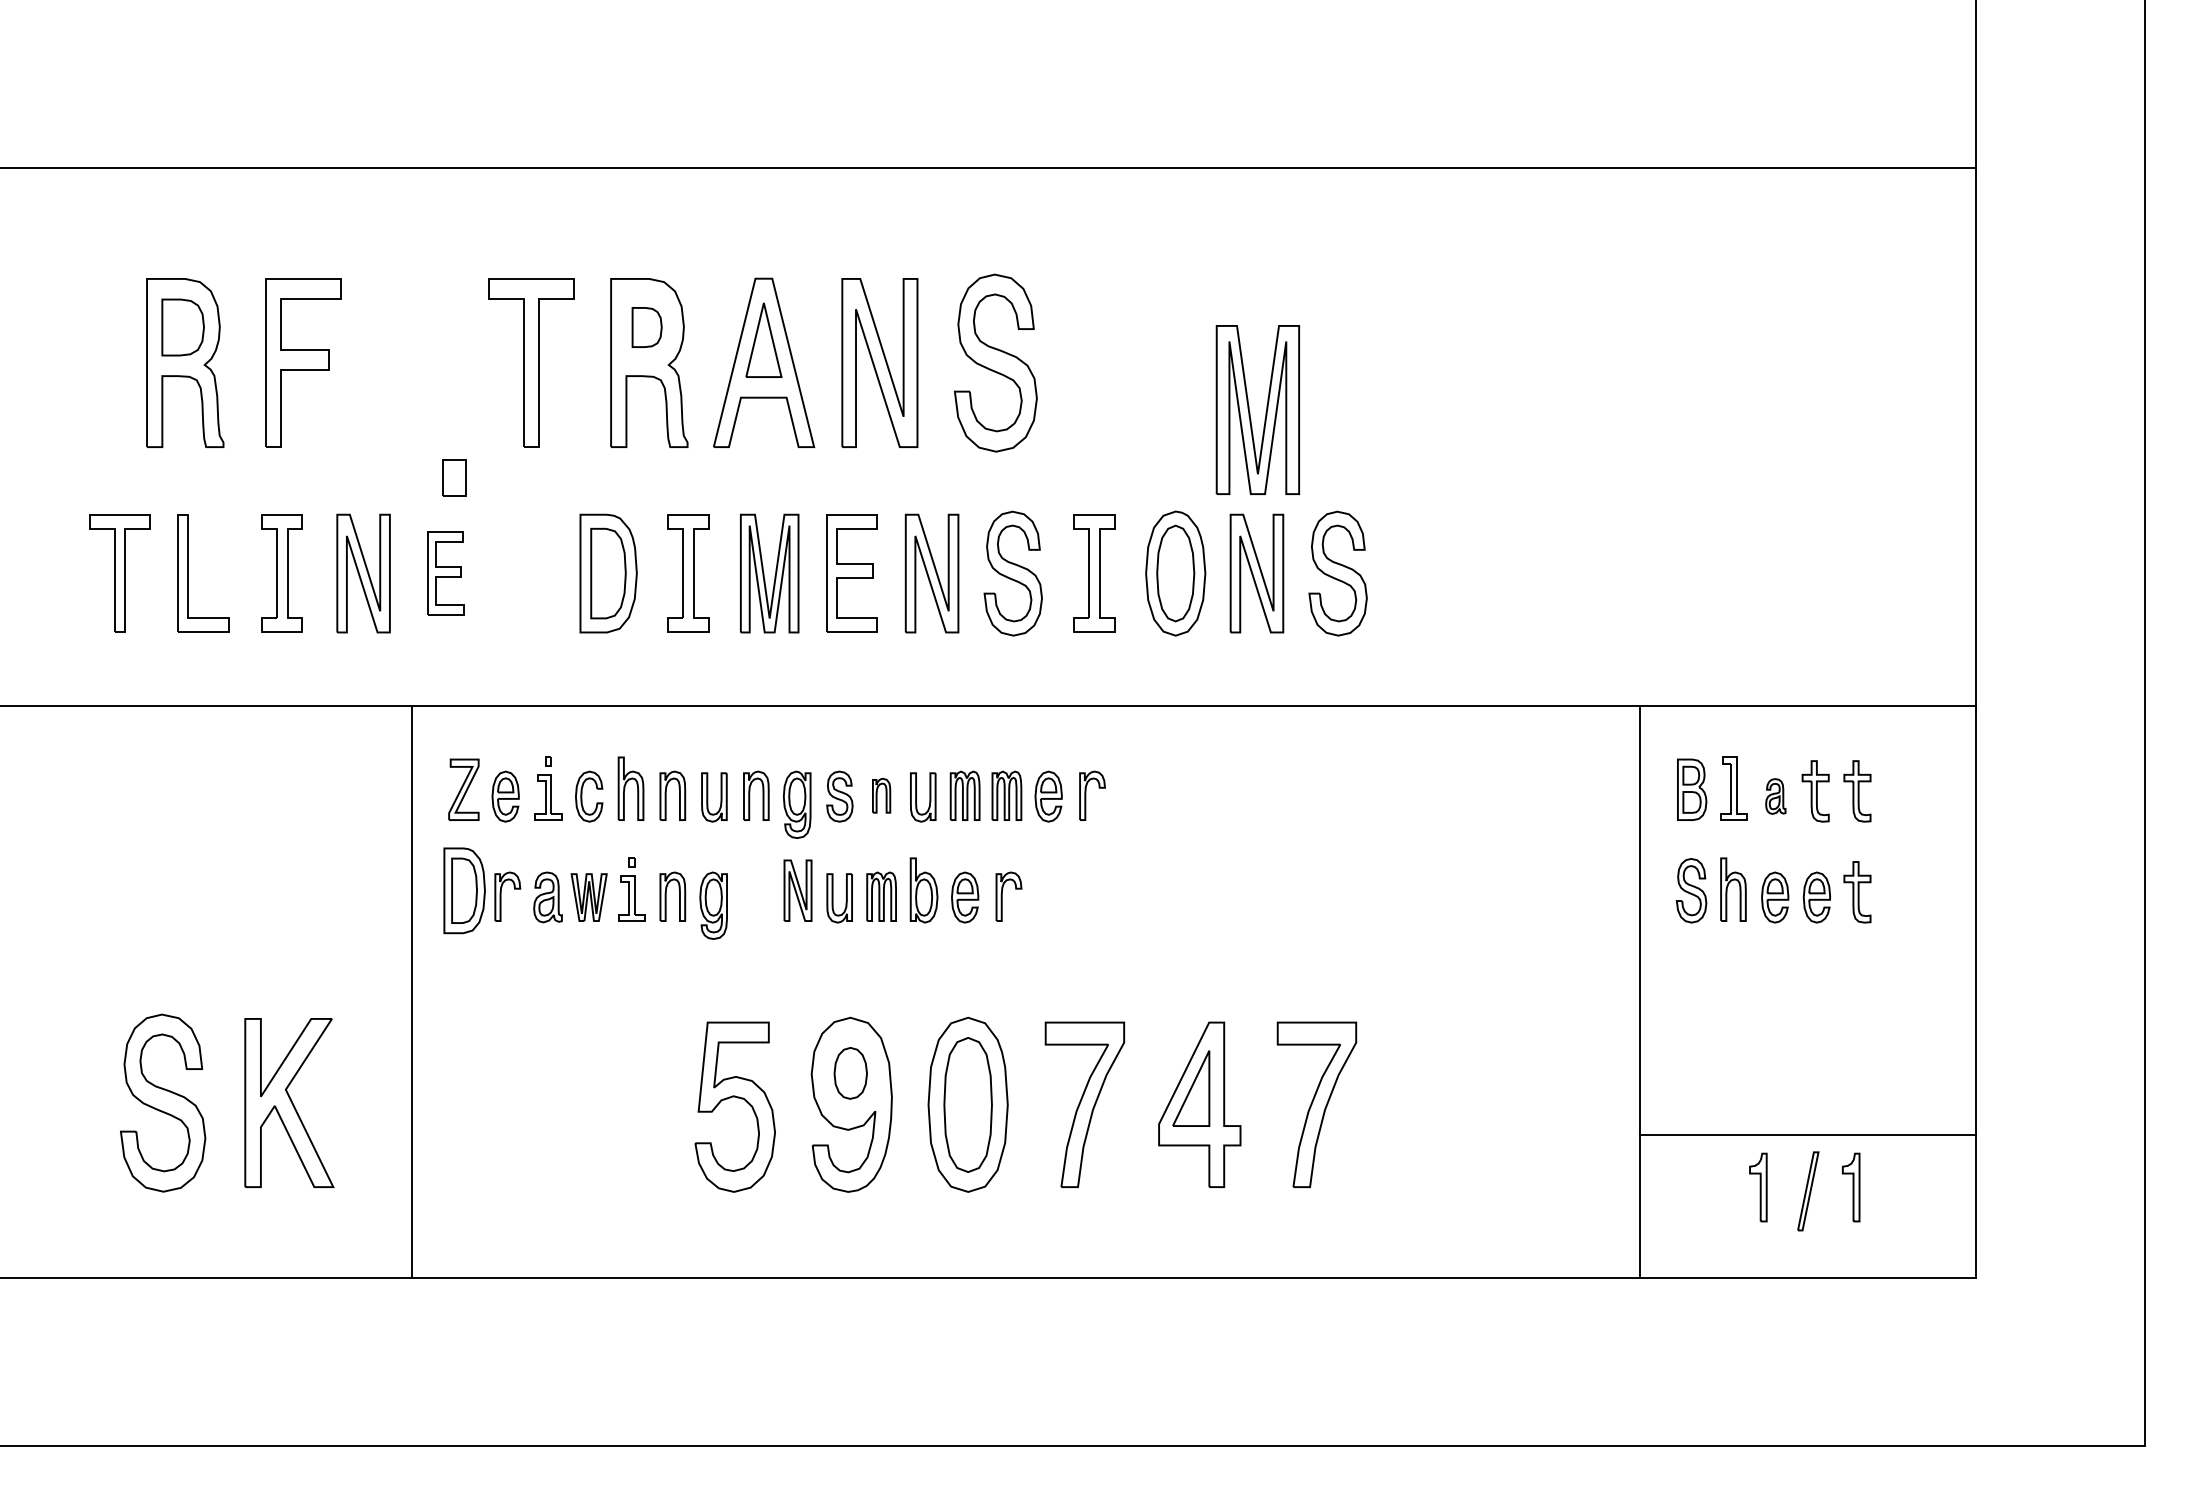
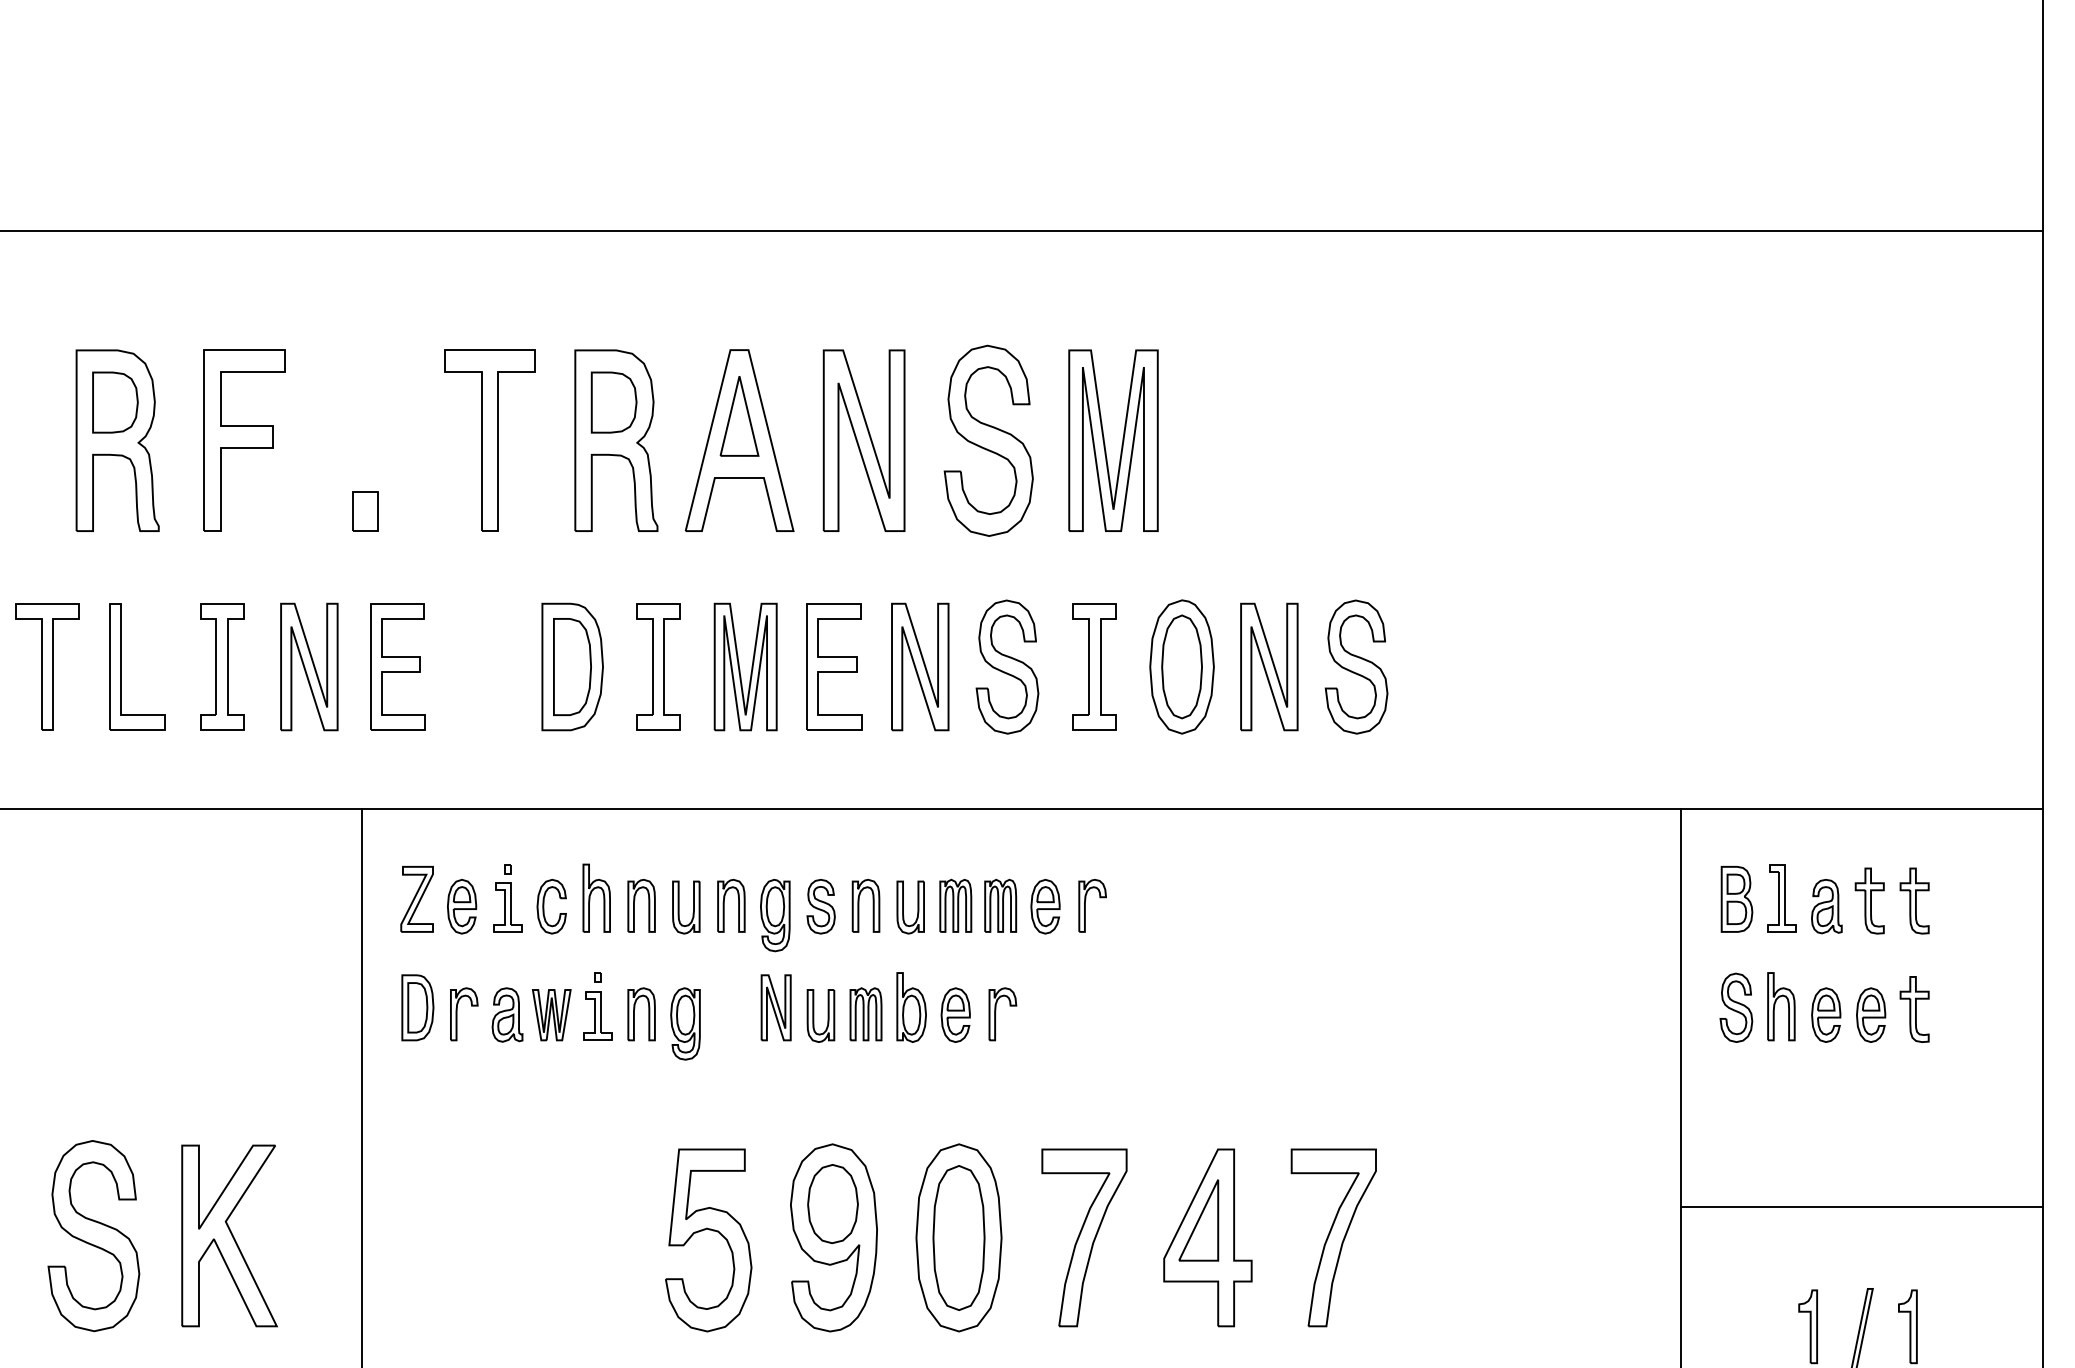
part: (646, 327) -> (613, 402), size x1.43
part: (1250, 412) -> (1105, 443), moved
part: (454, 477) -> (365, 511), moved
part: (445, 573) -> (397, 666), size x1.43
part: (881, 795) -> (865, 905), size x1.43
part: (1775, 796) -> (1826, 906), size x1.43
part: (464, 890) -> (417, 1007), size x0.71
part: (850, 1073) -> (832, 1204), size x1.43
line: (1808, 1135) -> (1862, 1207), moved

